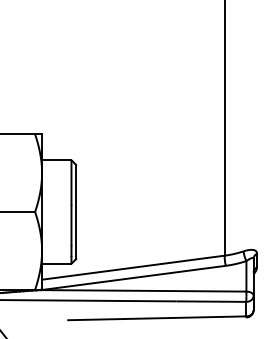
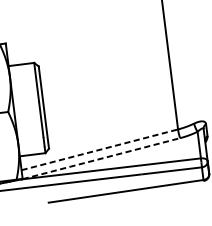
line: (133, 267) -> (99, 149), solid -> dashed
line: (133, 277) -> (101, 158), solid -> dashed

